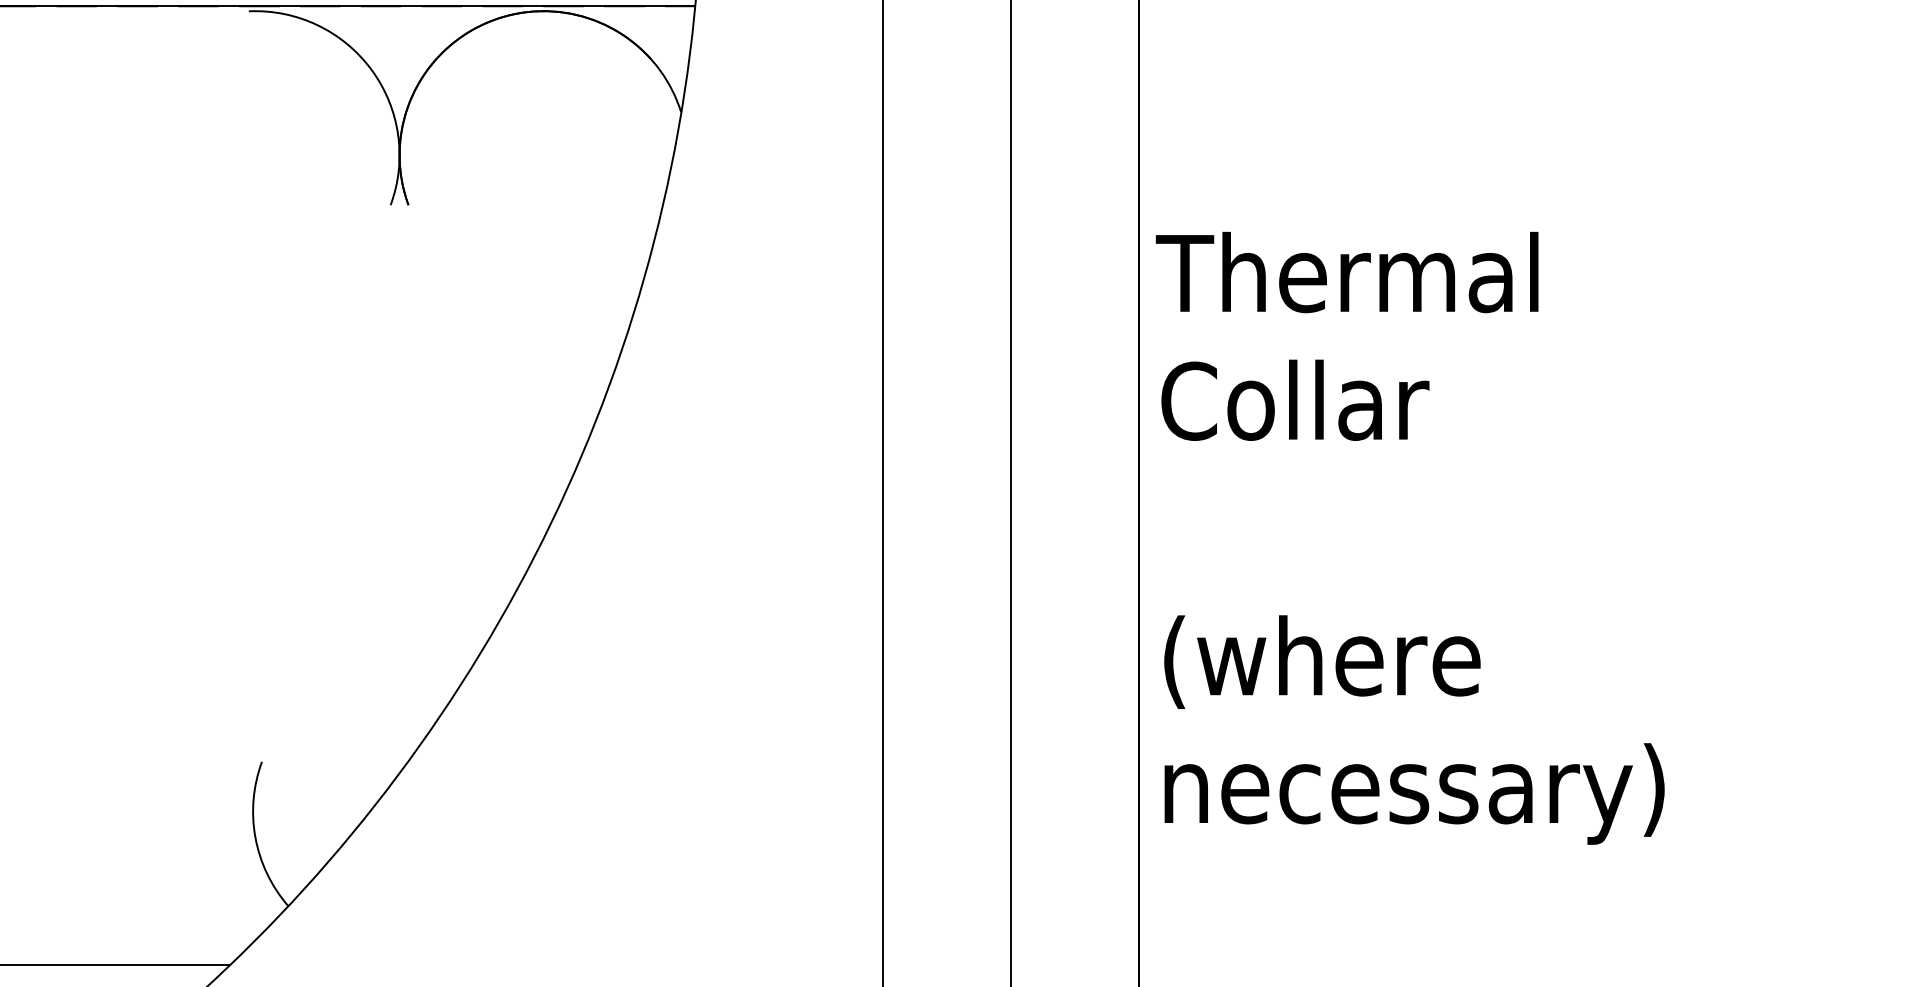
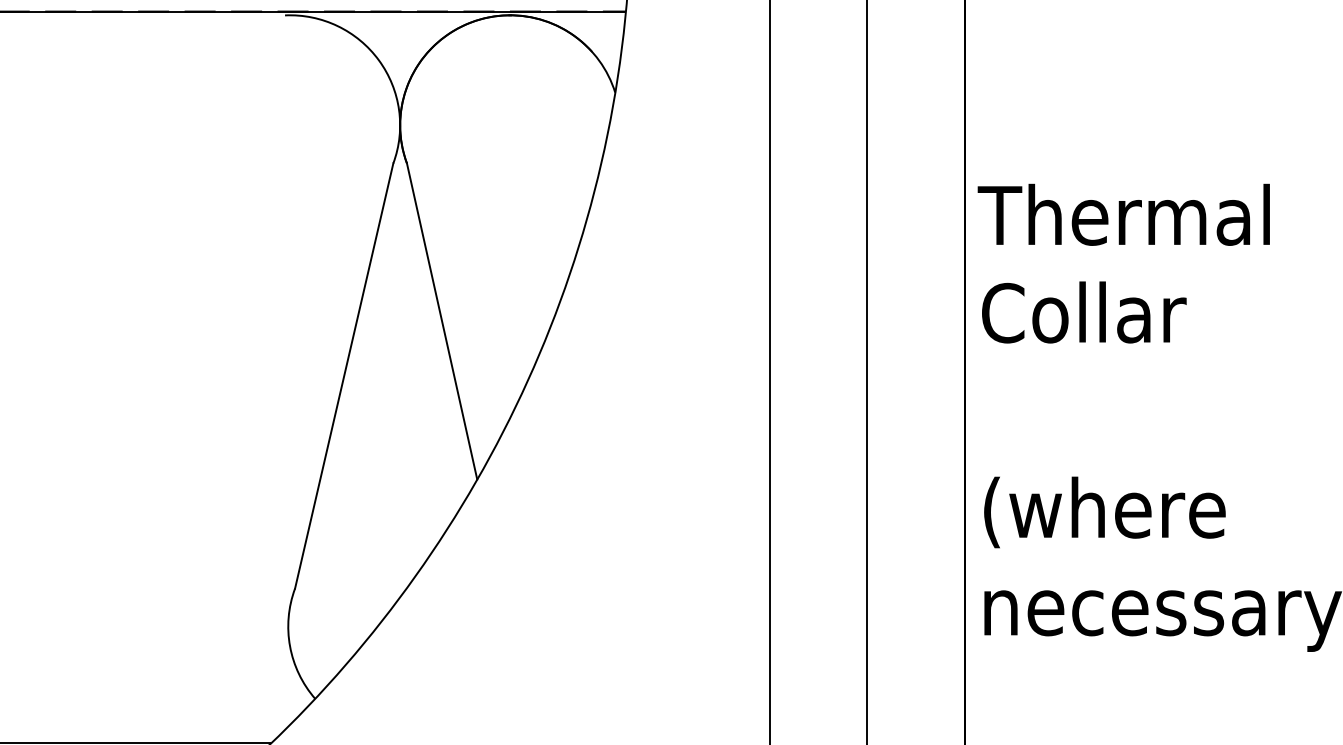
line: (454, 411) -> (442, 321), added
line: (326, 483) -> (344, 376), added

